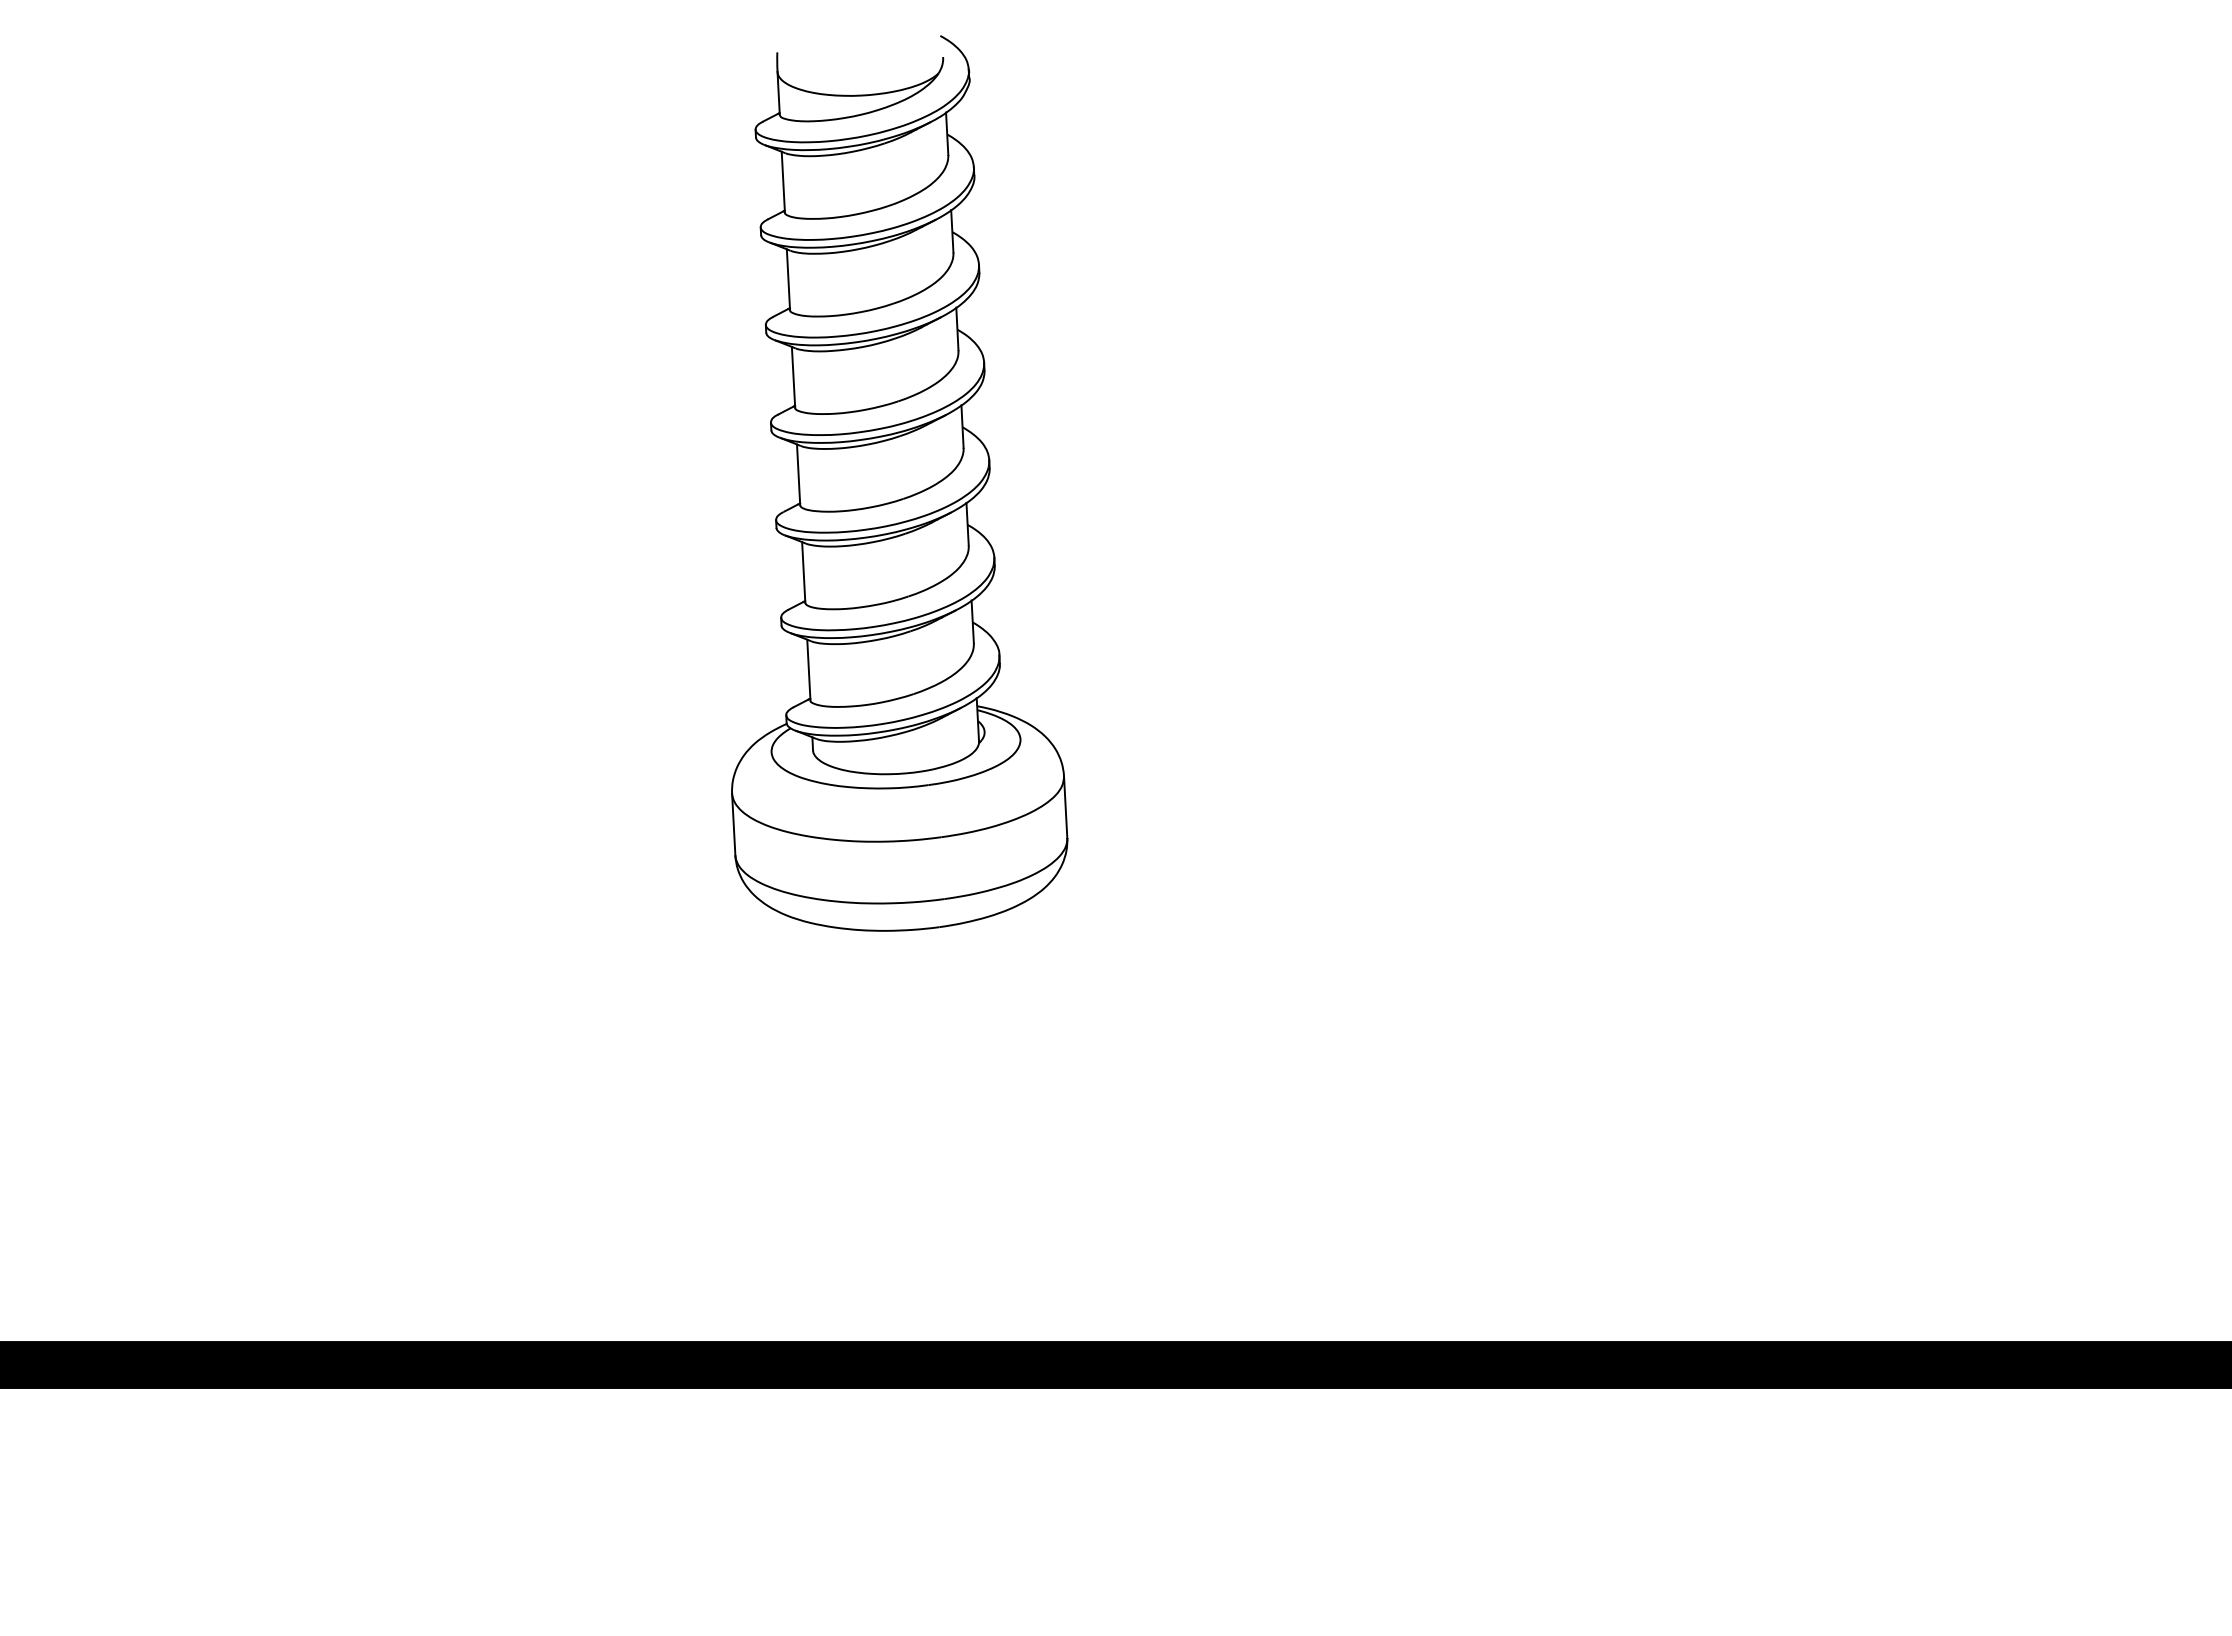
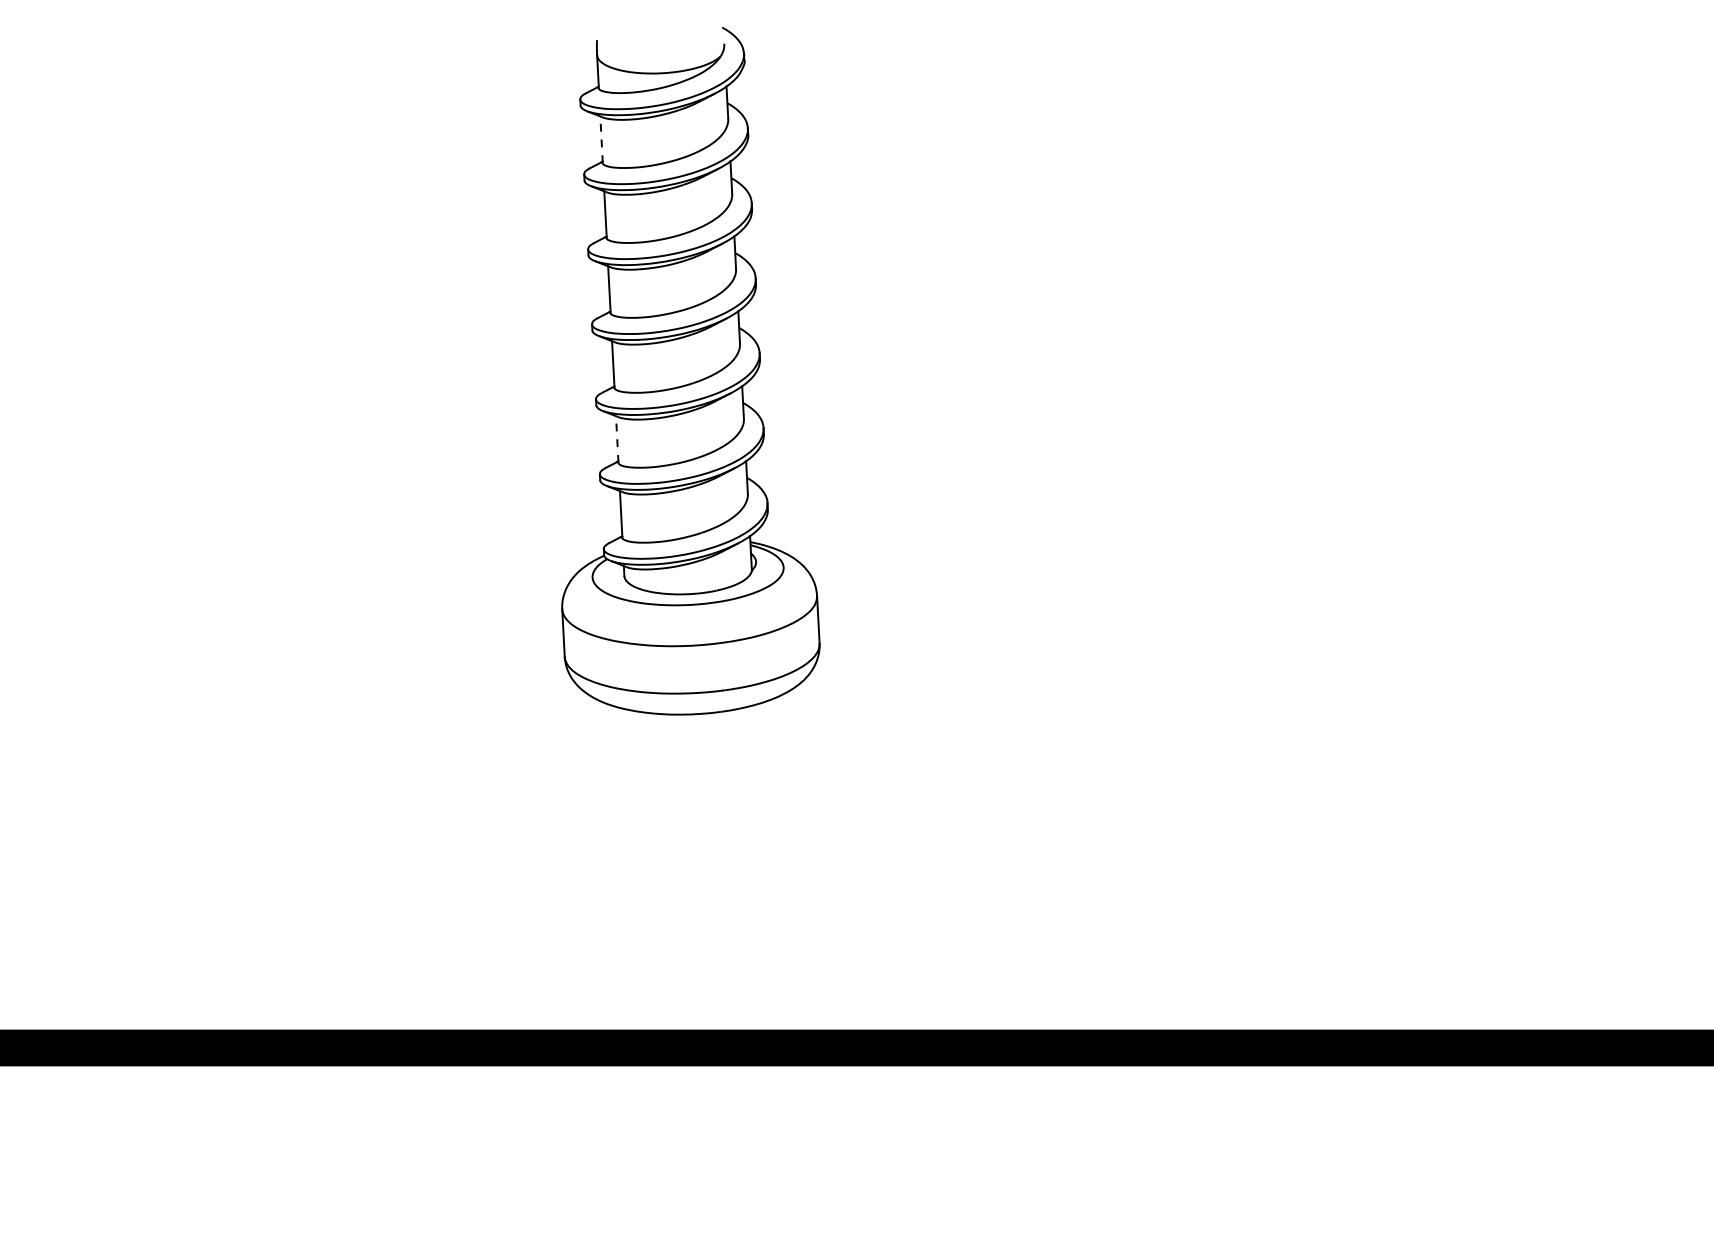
line: (783, 181) -> (601, 139), solid -> dashed
line: (803, 572) -> (617, 439), solid -> dashed

